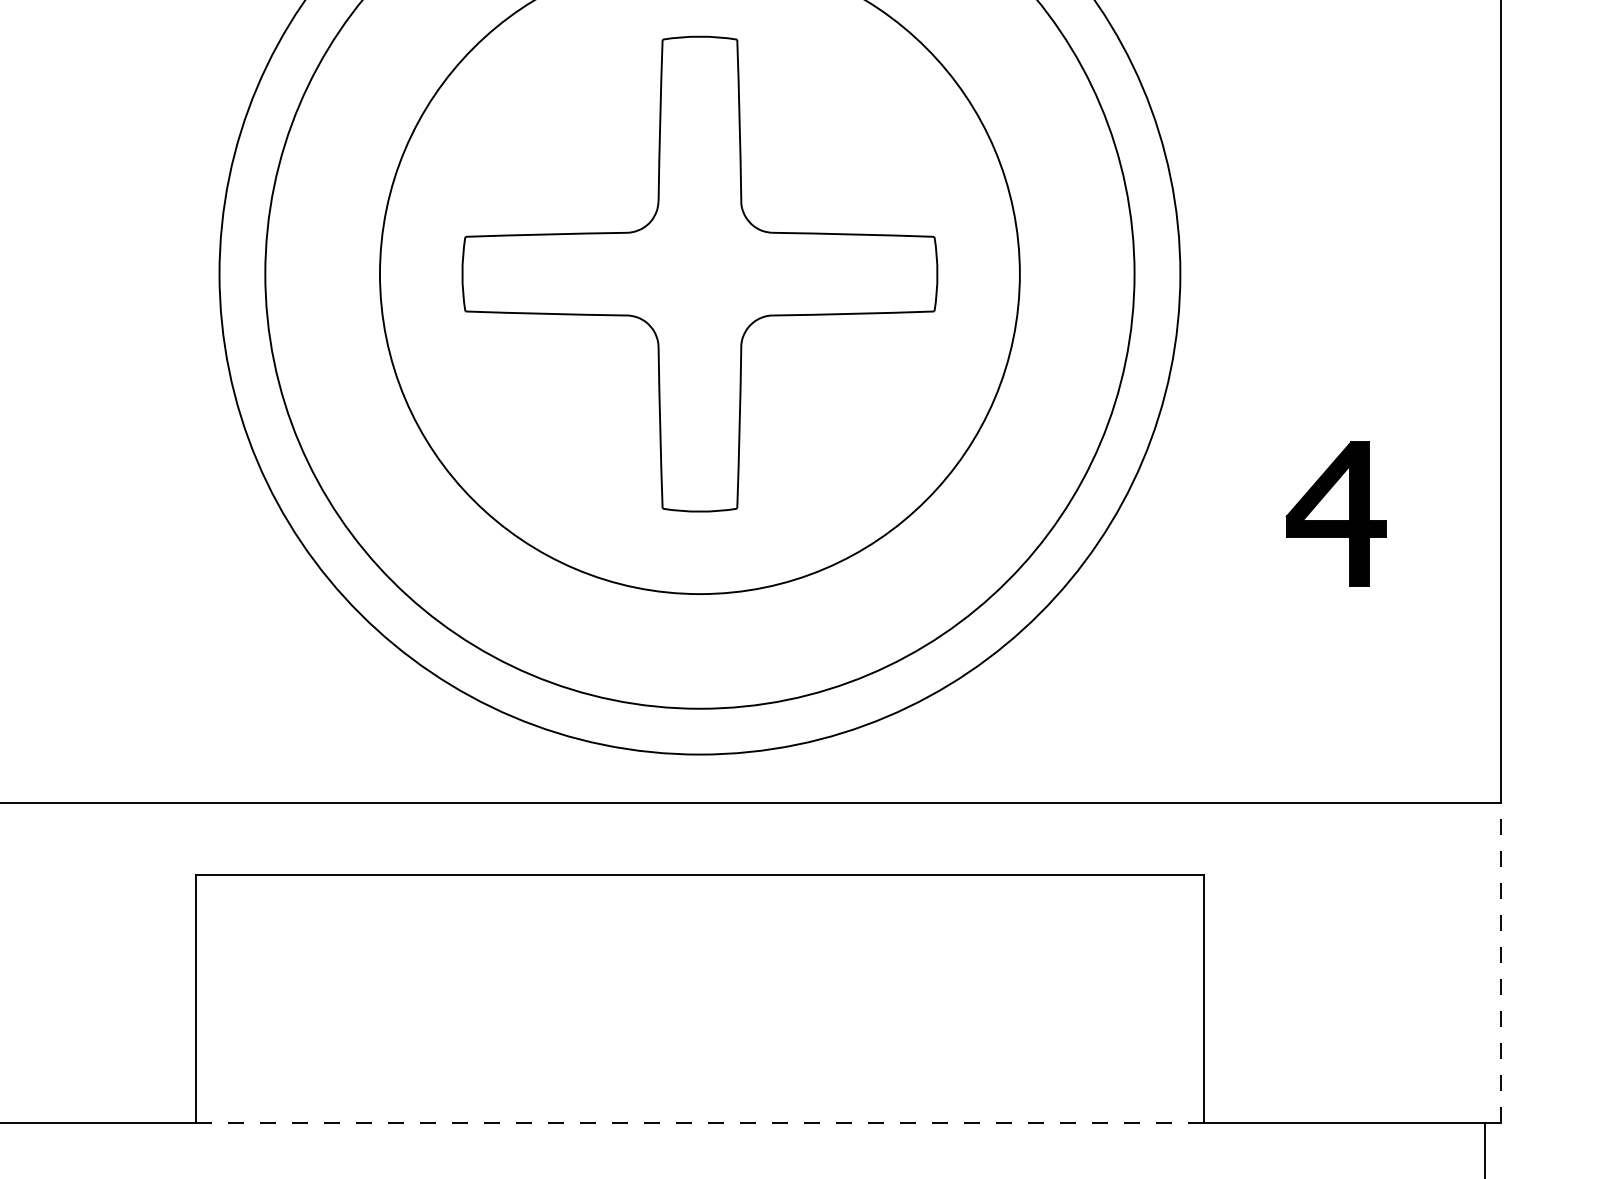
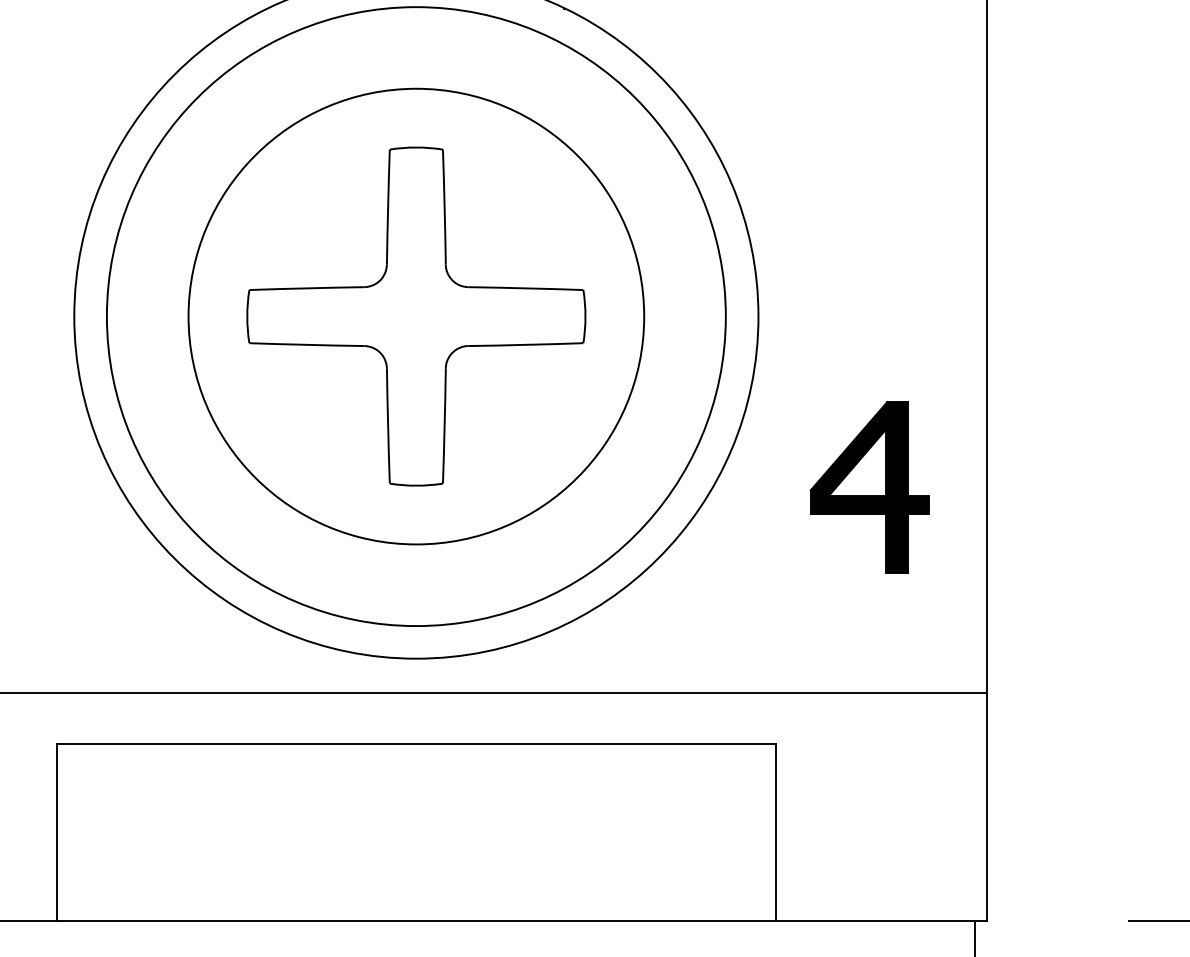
part: (1336, 514) -> (869, 487), size x1.67
line: (1500, 962) -> (986, 806), dashed -> solid
line: (700, 1122) -> (416, 920), dashed -> solid

